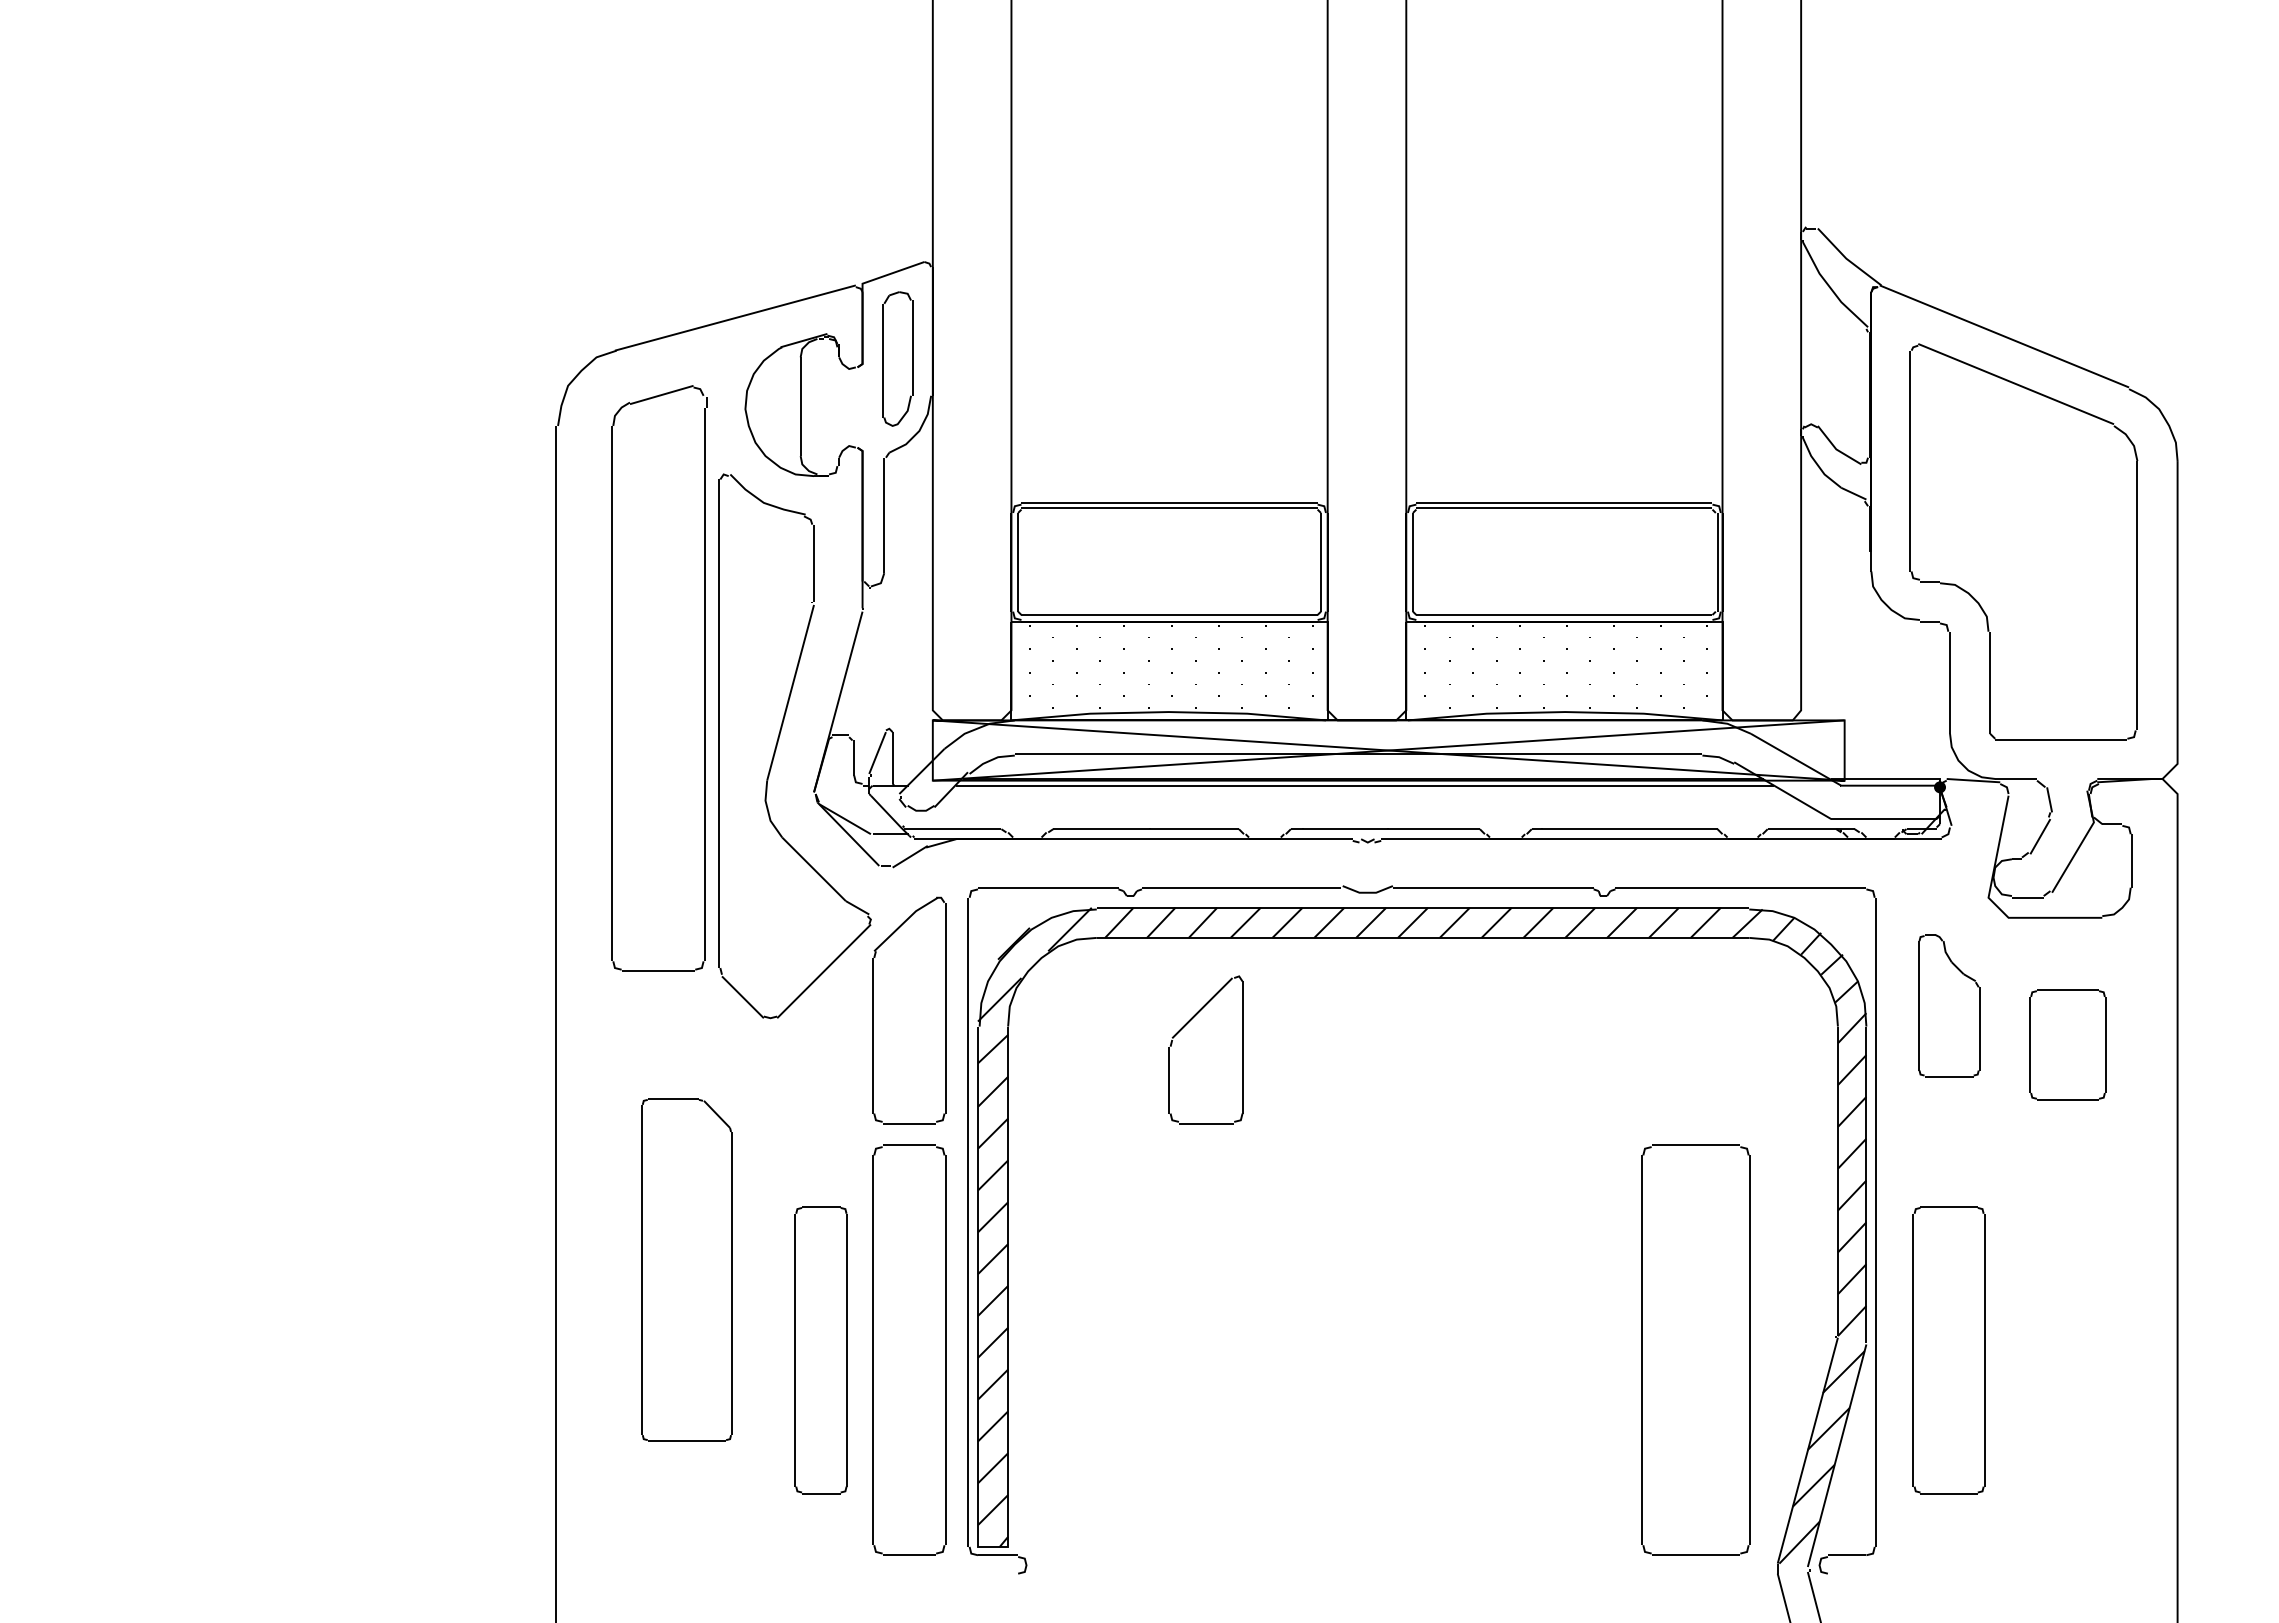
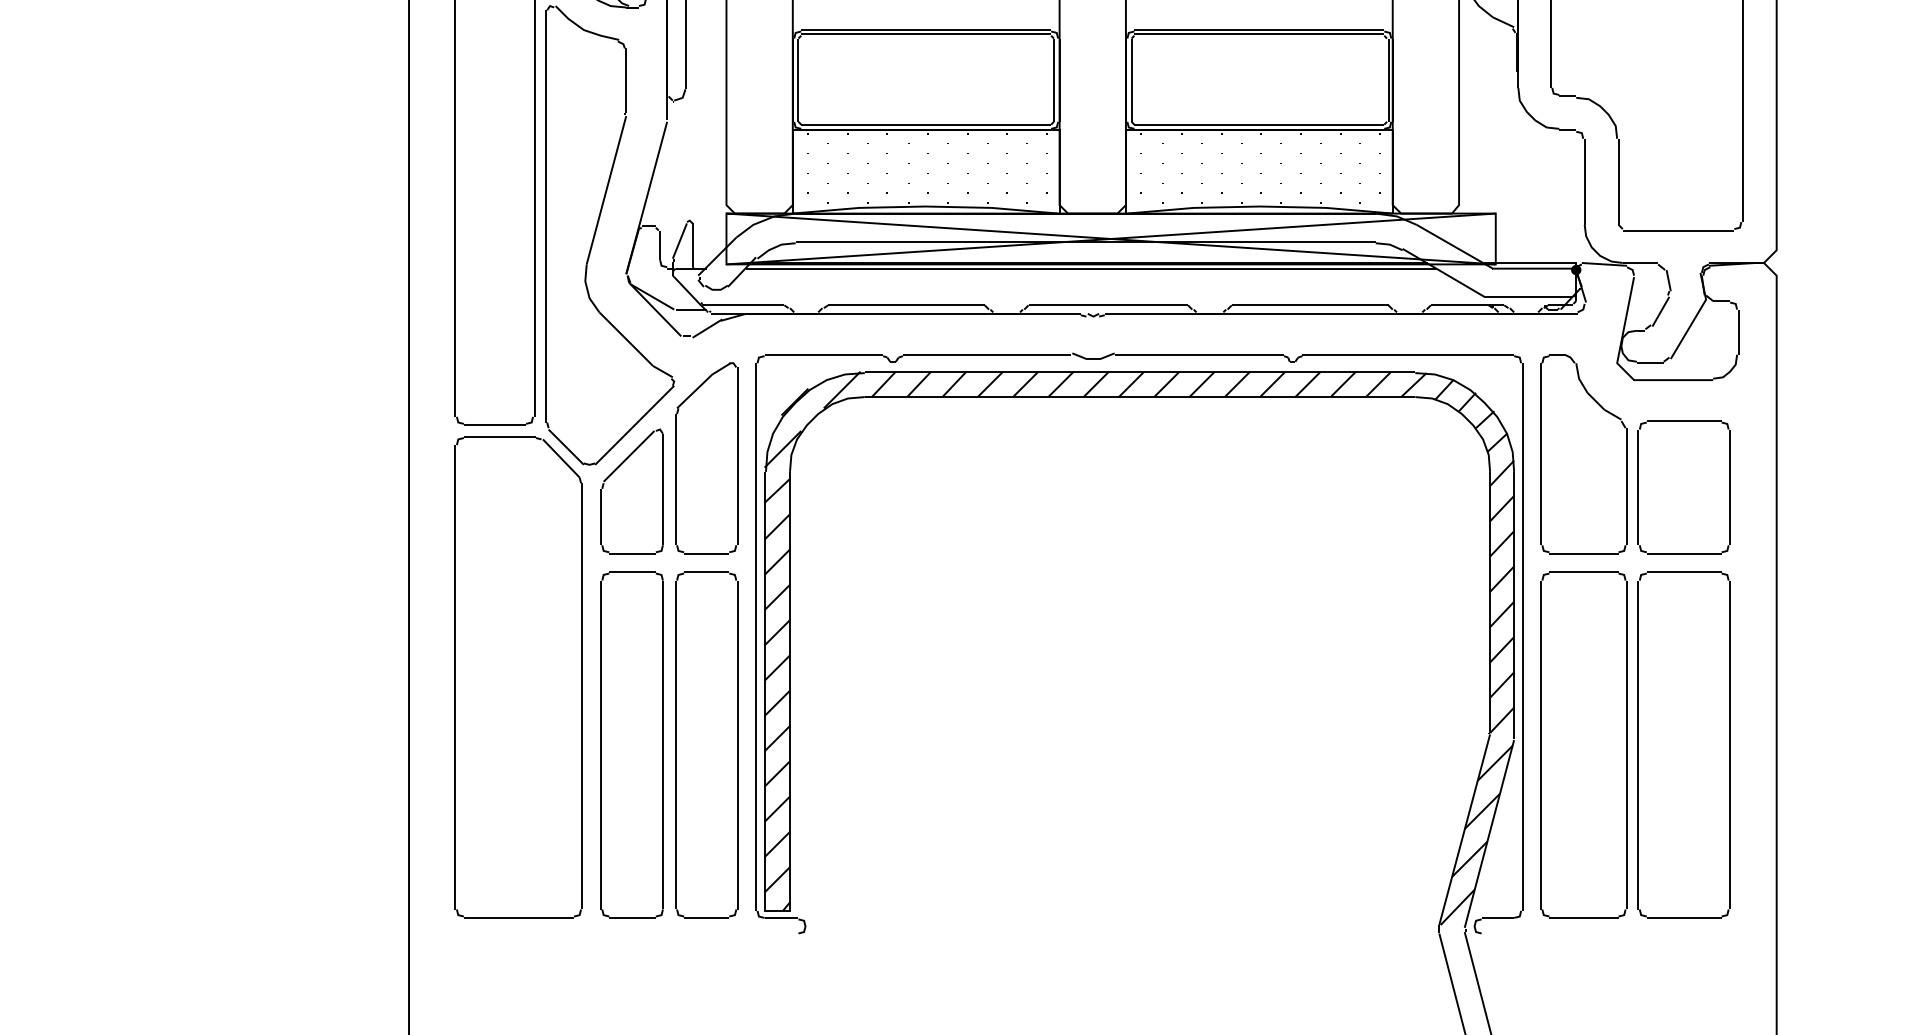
part: (1948, 1005) -> (1583, 454), size x1.67
part: (1184, 1027) -> (613, 472), moved
part: (2067, 1044) -> (1683, 487), size x1.43
part: (686, 1269) -> (518, 676), size x1.67
part: (820, 1349) -> (631, 744), size x1.43
part: (1695, 1349) -> (1683, 744), moved
part: (1948, 1349) -> (1583, 744), size x1.43

